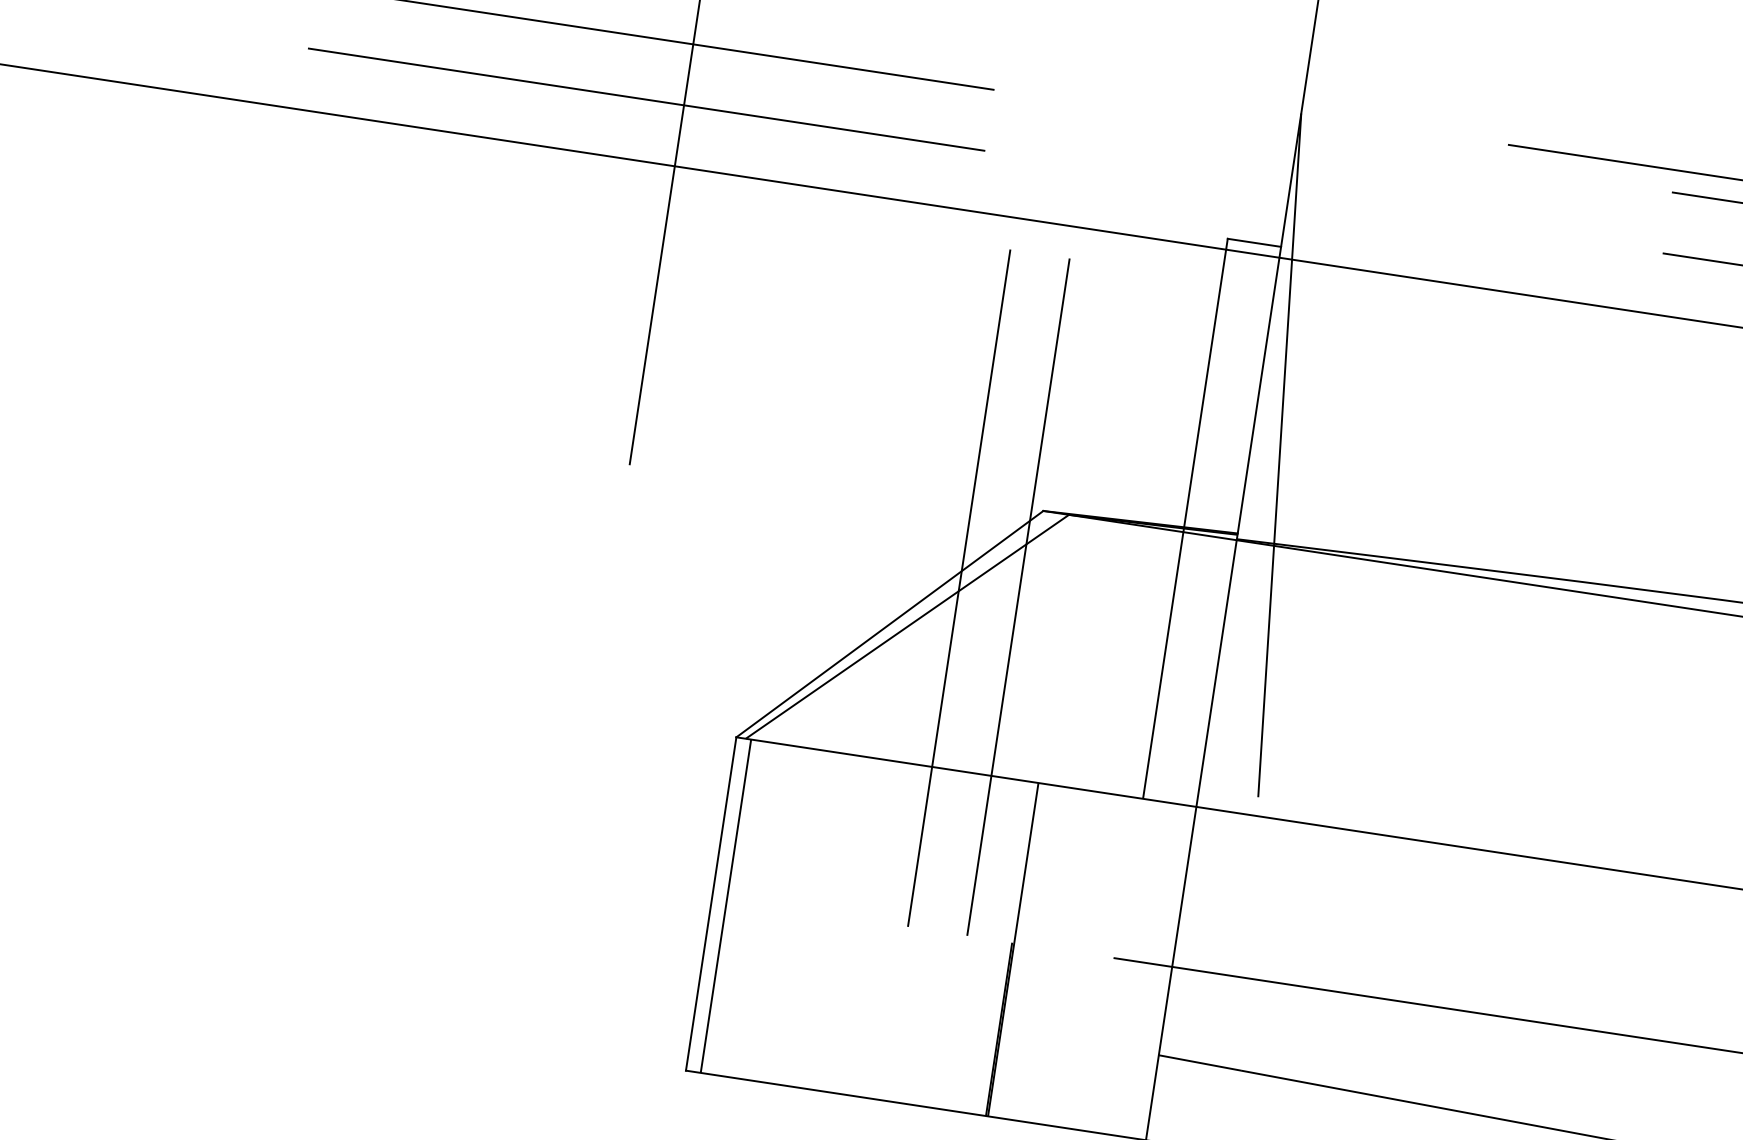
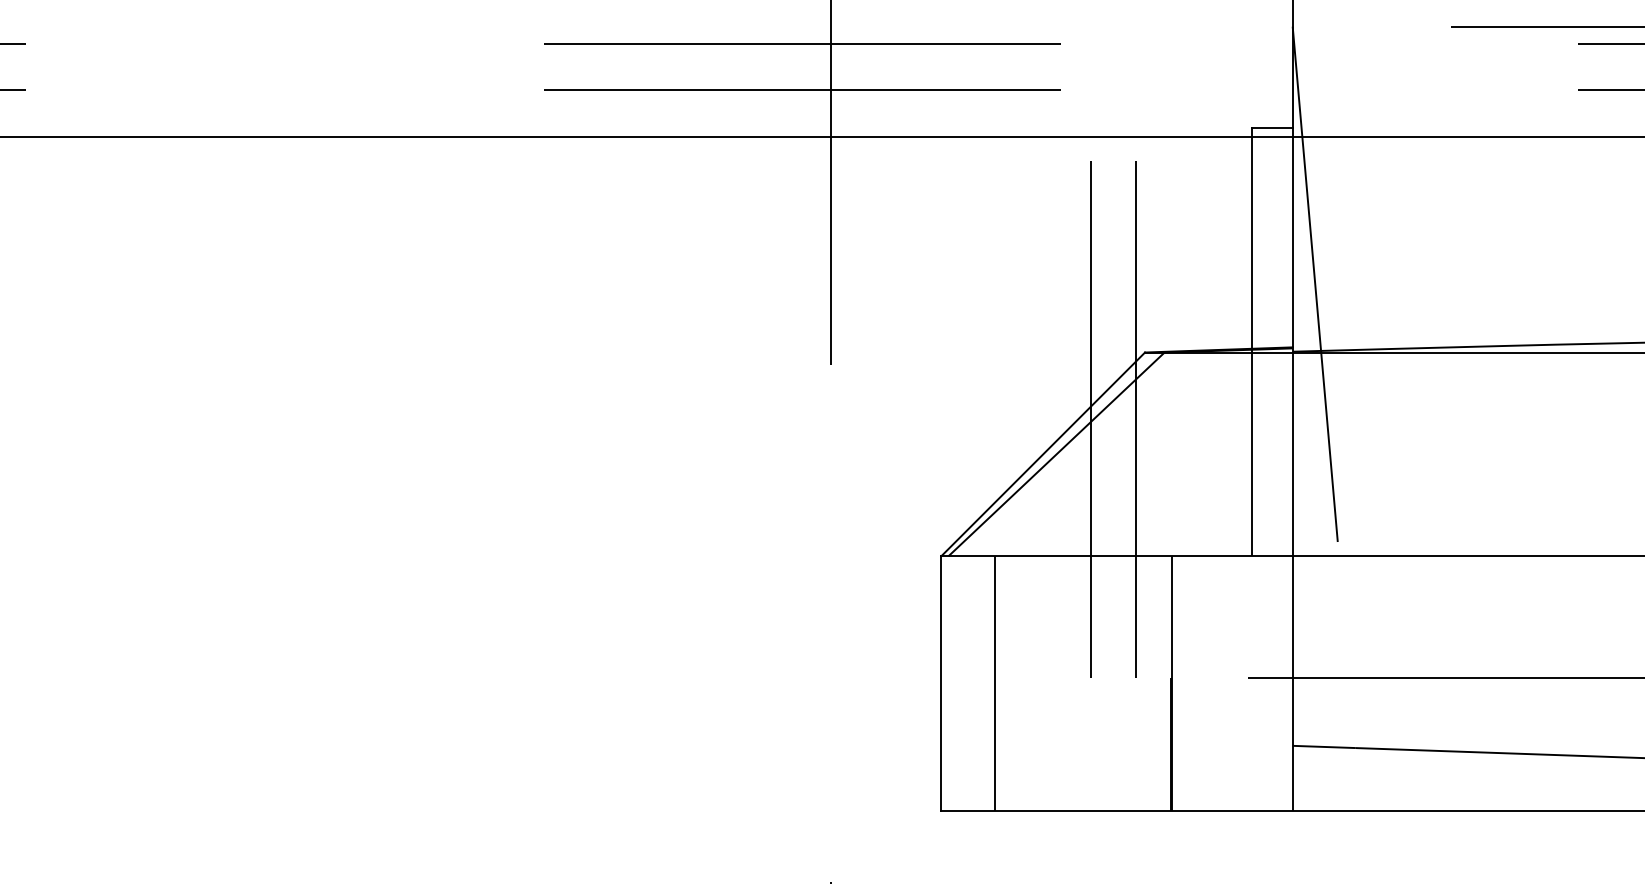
line: (725, 906) -> (994, 683), moved

